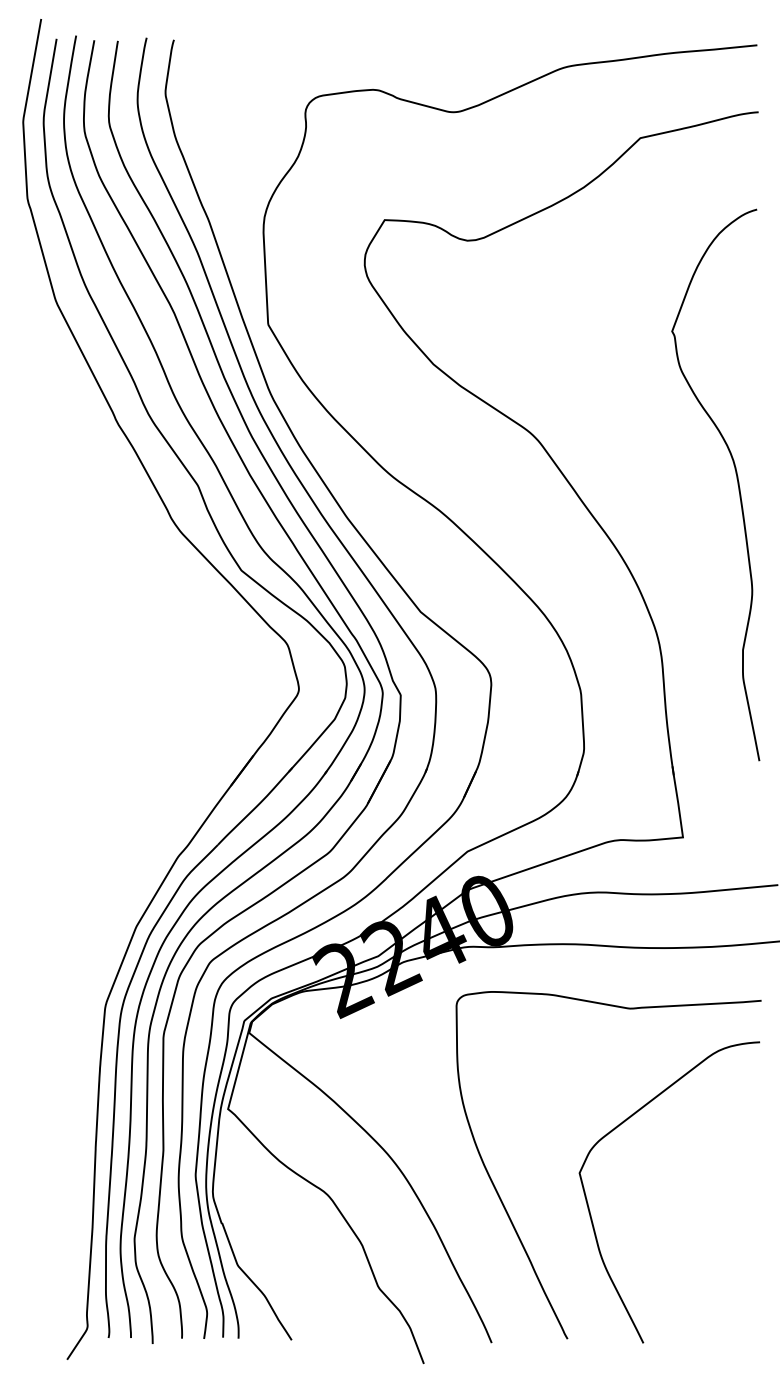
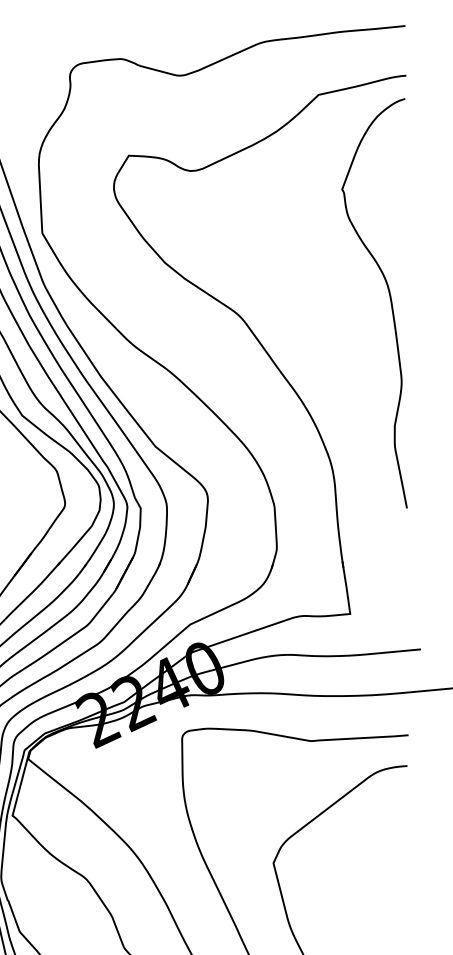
curve: (736, 479) -> (389, 299), moved

